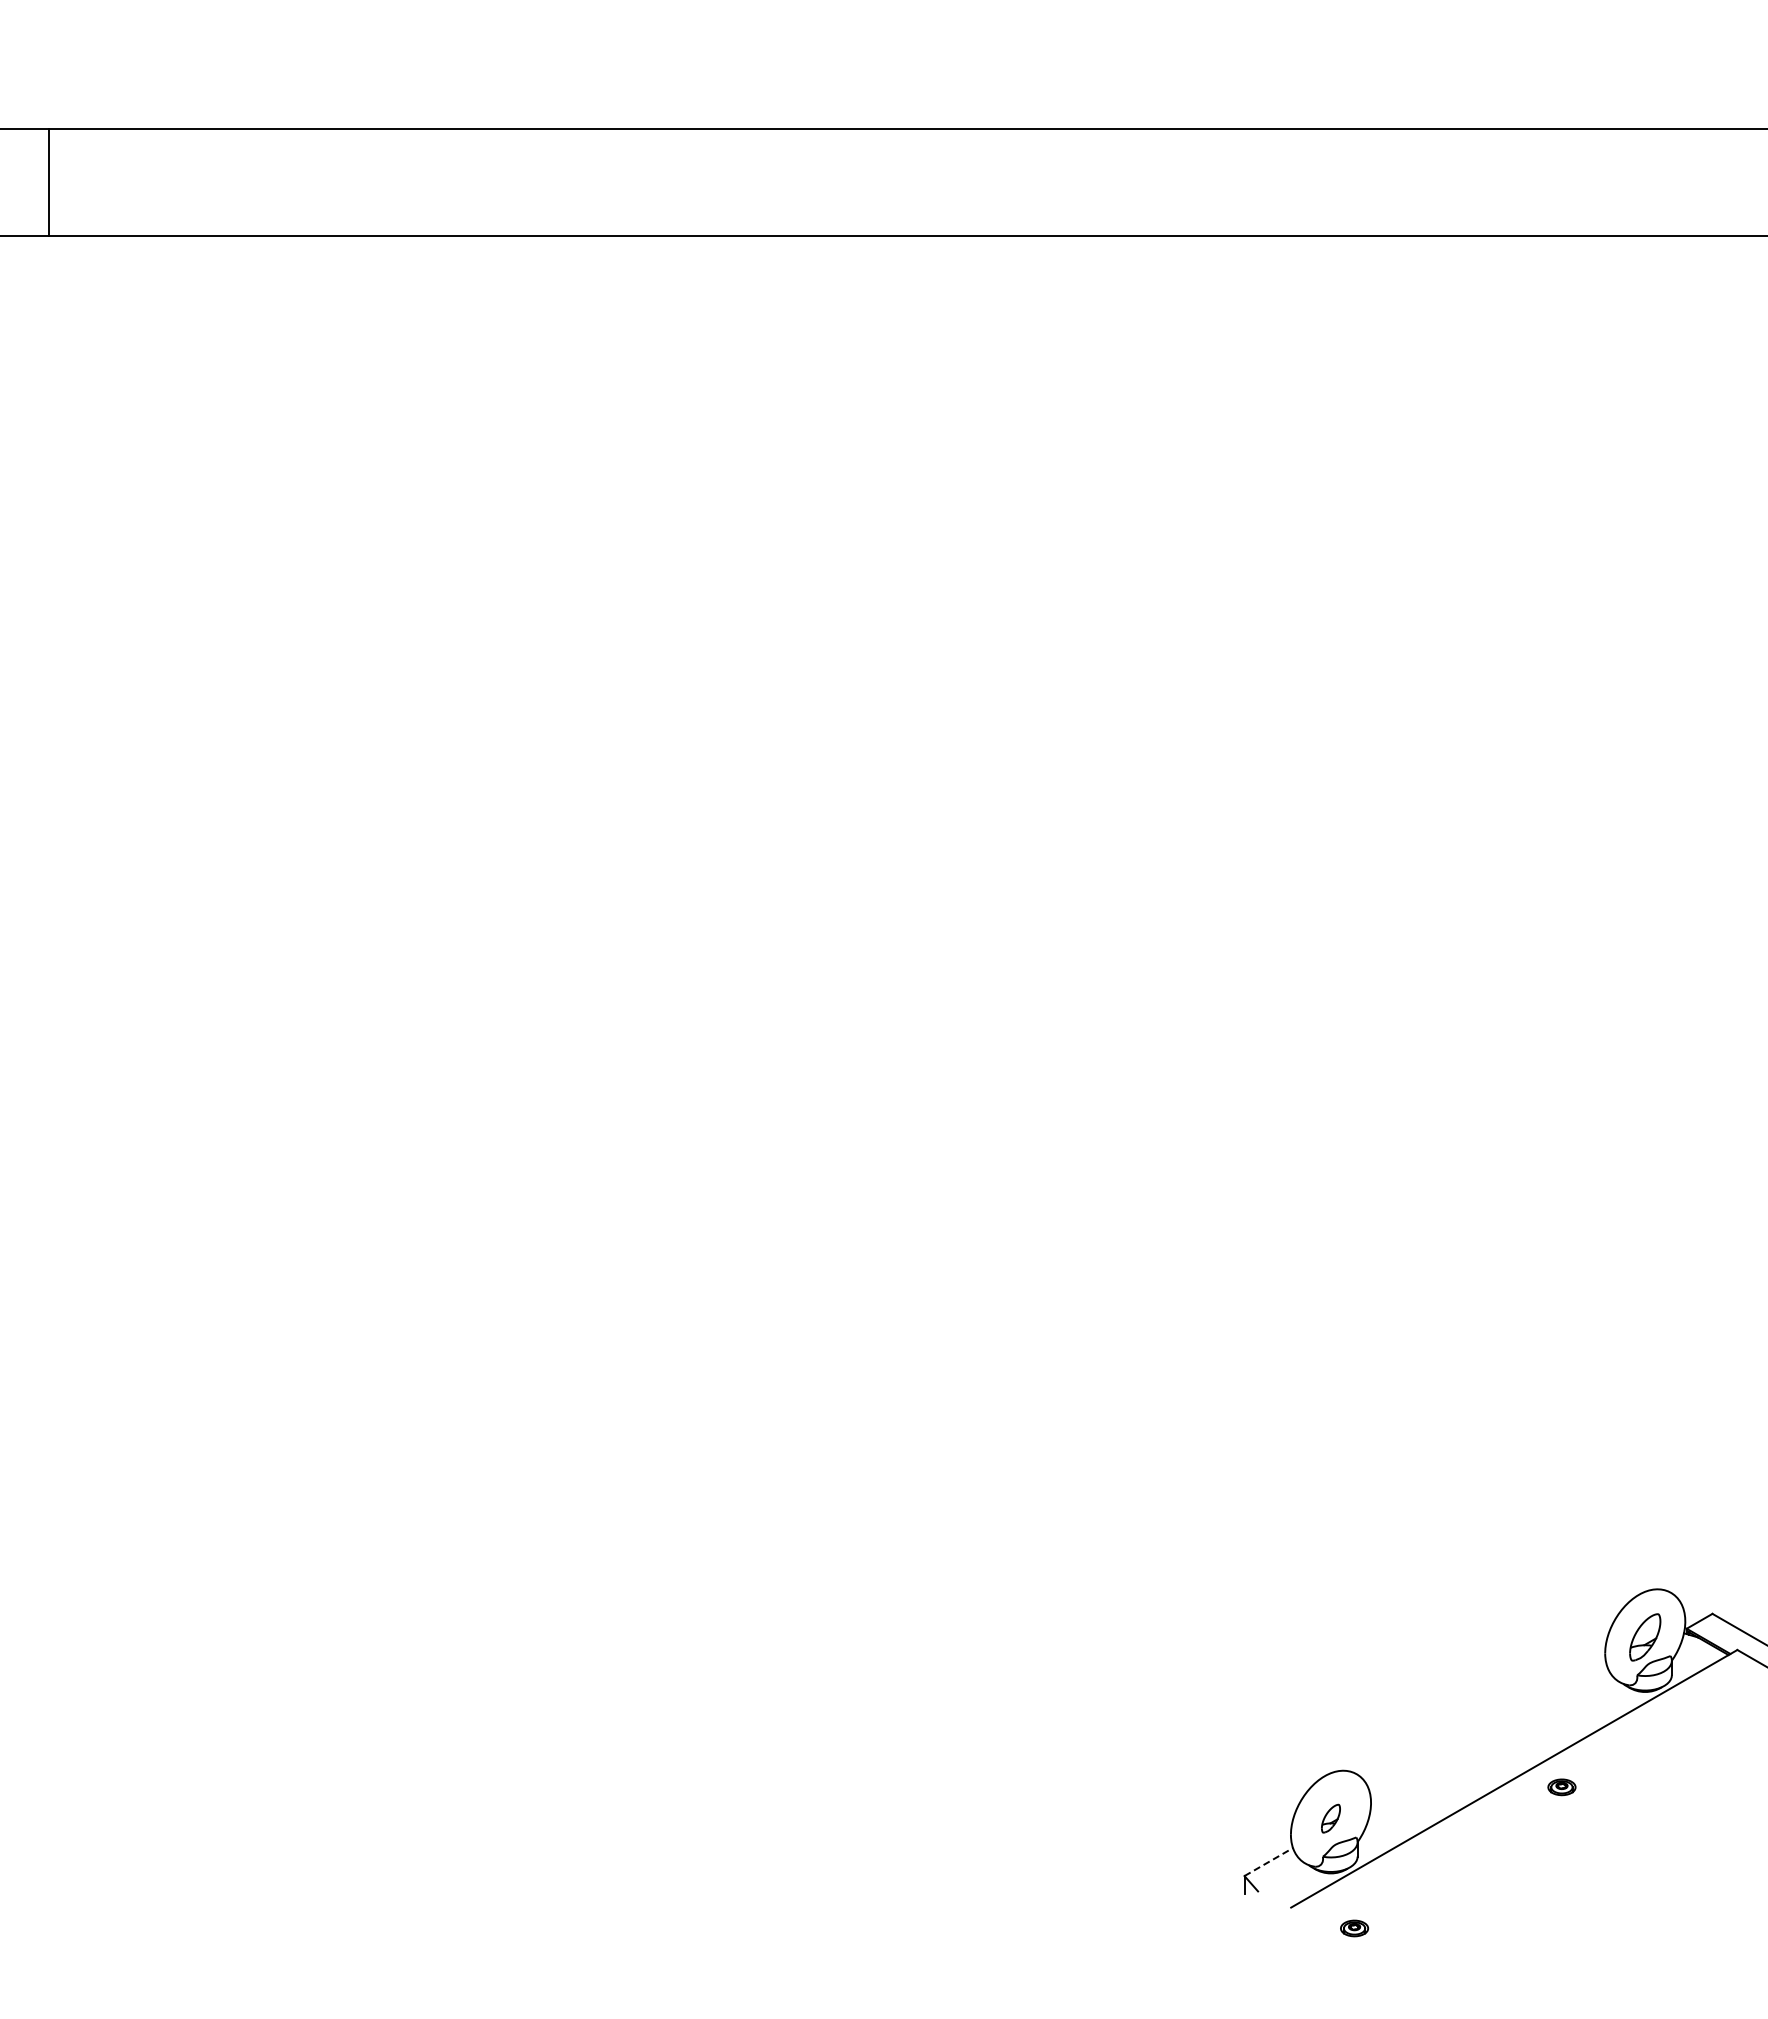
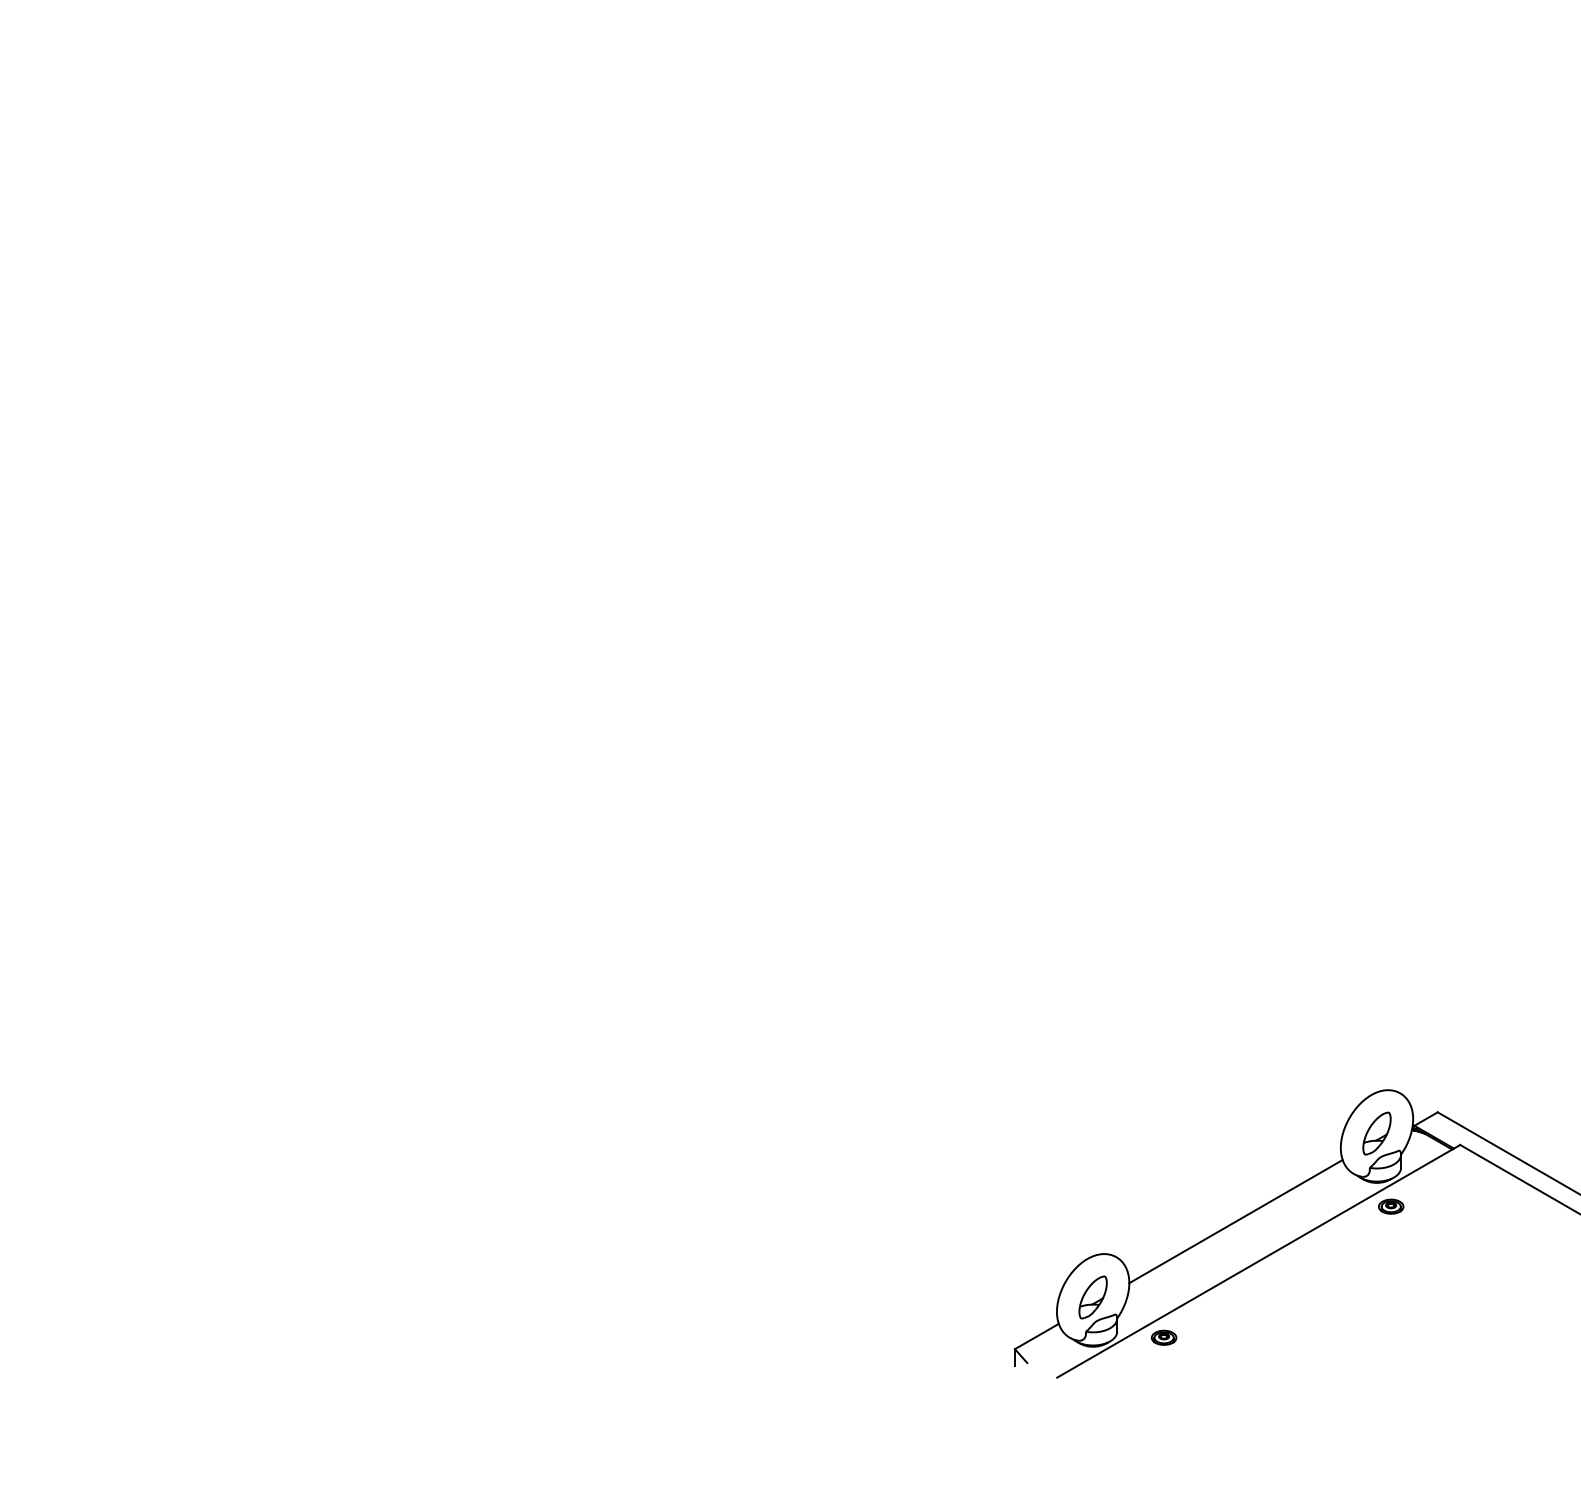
line: (1489, 1734) -> (1236, 1221), added
part: (1561, 1787) -> (1390, 1206), moved
part: (1330, 1818) -> (1092, 1297), size x1.67
line: (1269, 1861) -> (1037, 1336), dashed -> solid
part: (1354, 1928) -> (1164, 1337), moved

